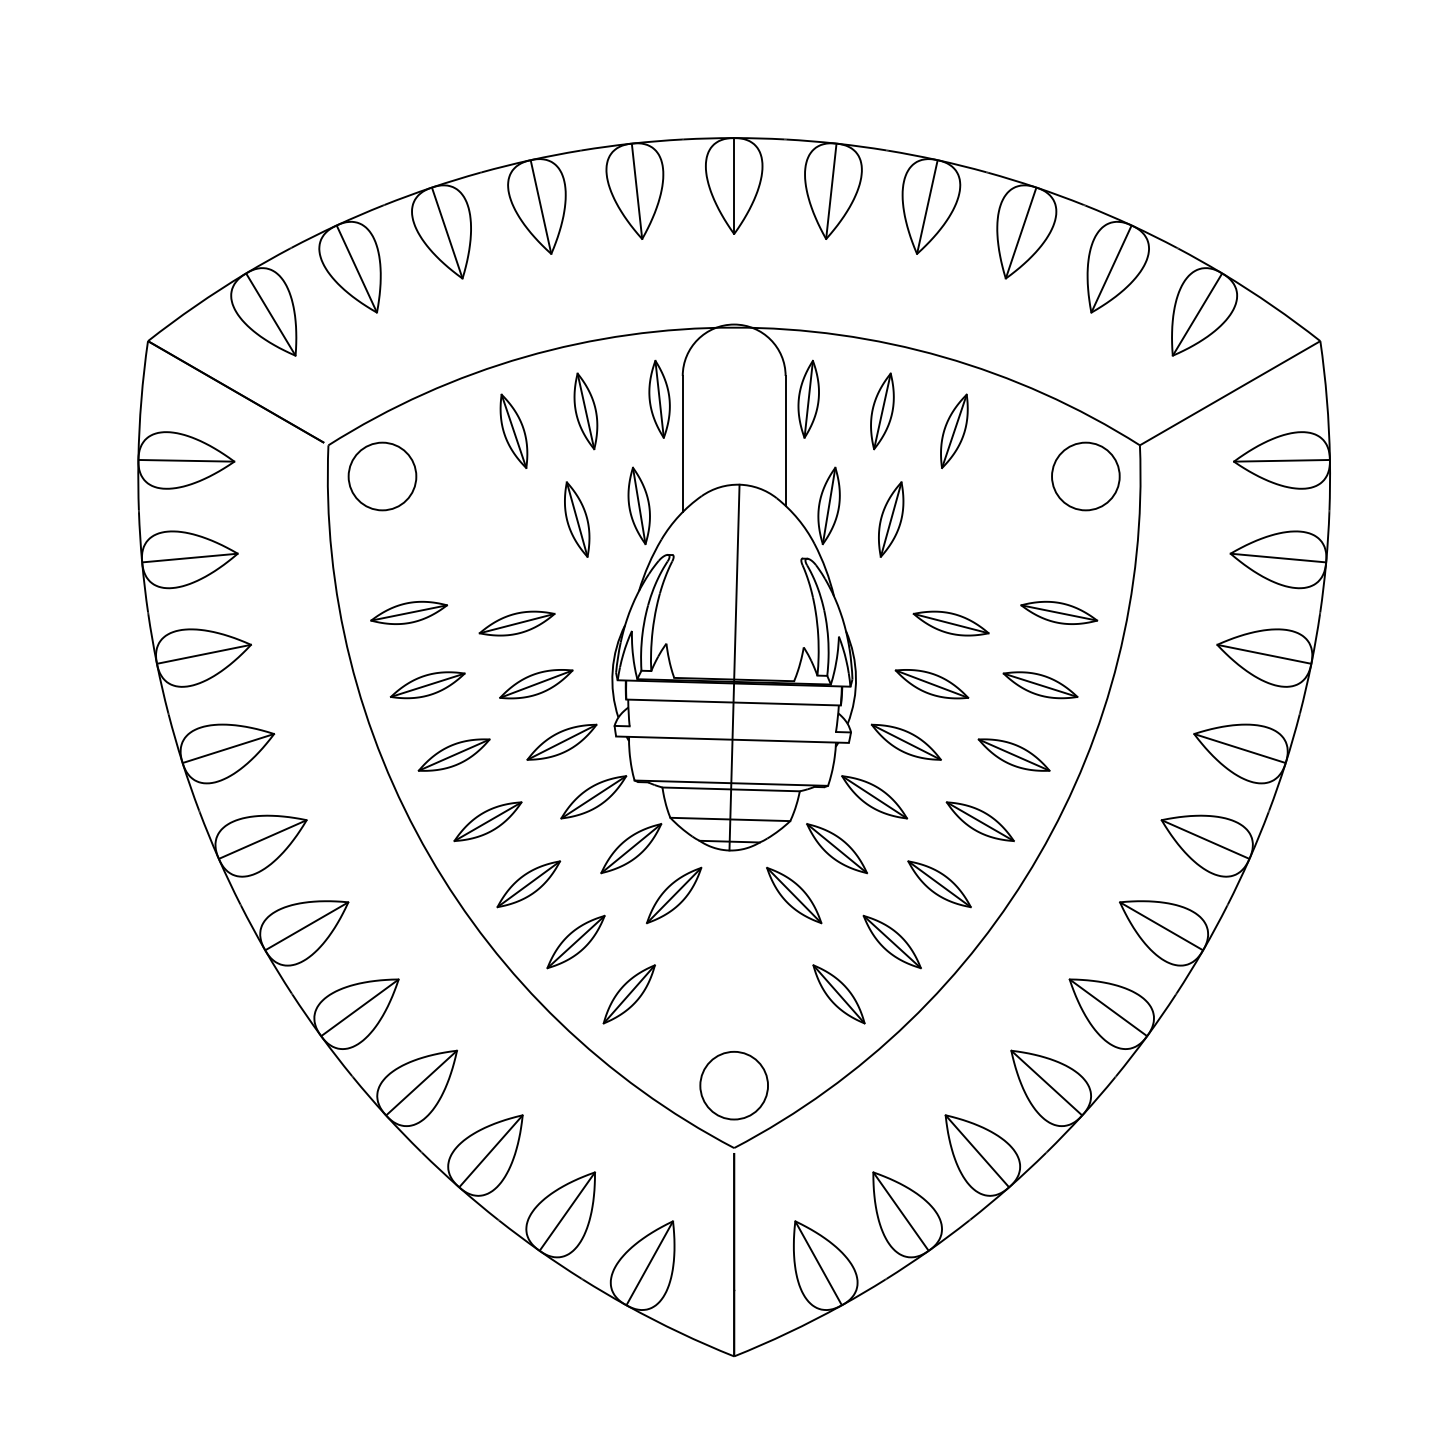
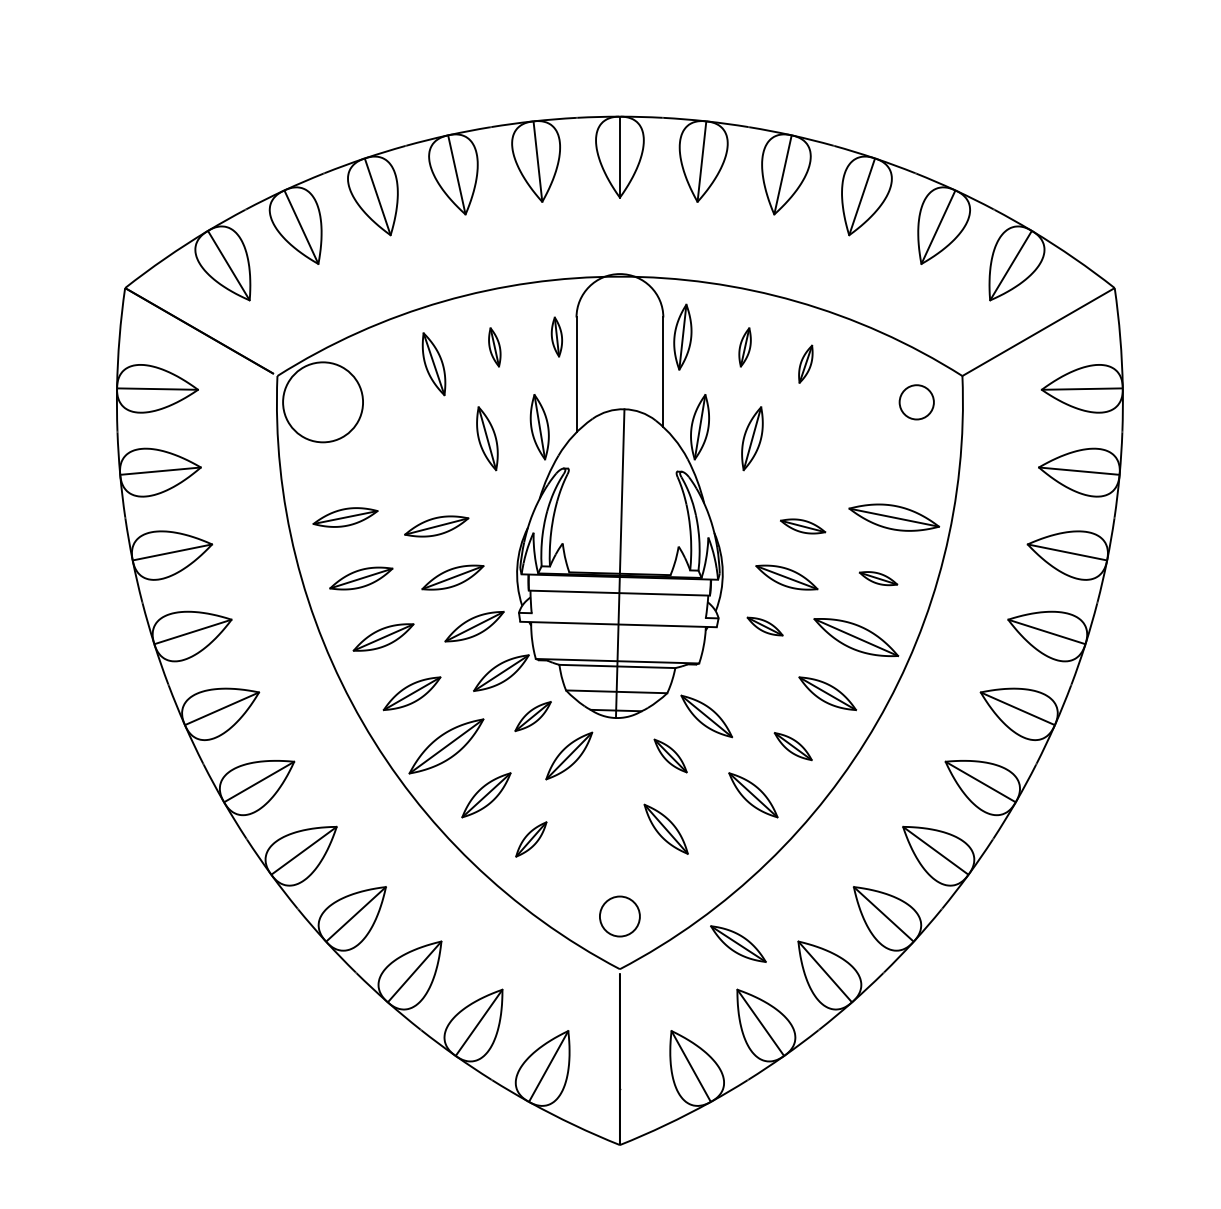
part: (659, 398) -> (556, 336), size x0.6
part: (585, 411) -> (494, 347), size x0.6
part: (882, 411) -> (745, 347), size x0.6
part: (954, 431) -> (805, 364), size x0.6
circle: (382, 476) -> (323, 402), size x1.4
circle: (1085, 476) -> (916, 402), size x0.6
part: (1059, 612) -> (894, 517), size x1.4
part: (950, 623) -> (802, 526), size x0.7
part: (1040, 685) -> (878, 578), size x0.6
part: (905, 741) -> (764, 626), size x0.6
part: (1013, 754) -> (855, 636), size x1.4
part: (874, 797) -> (738, 944), moved
part: (631, 848) -> (533, 716), size x0.7
part: (528, 884) -> (446, 746), size x1.4
part: (939, 884) -> (793, 746), size x0.7
part: (794, 895) -> (670, 756), size x0.7
part: (628, 994) -> (530, 839), size x0.7
part: (838, 994) -> (665, 829), moved
circle: (734, 1085) -> (620, 916), size x0.7

